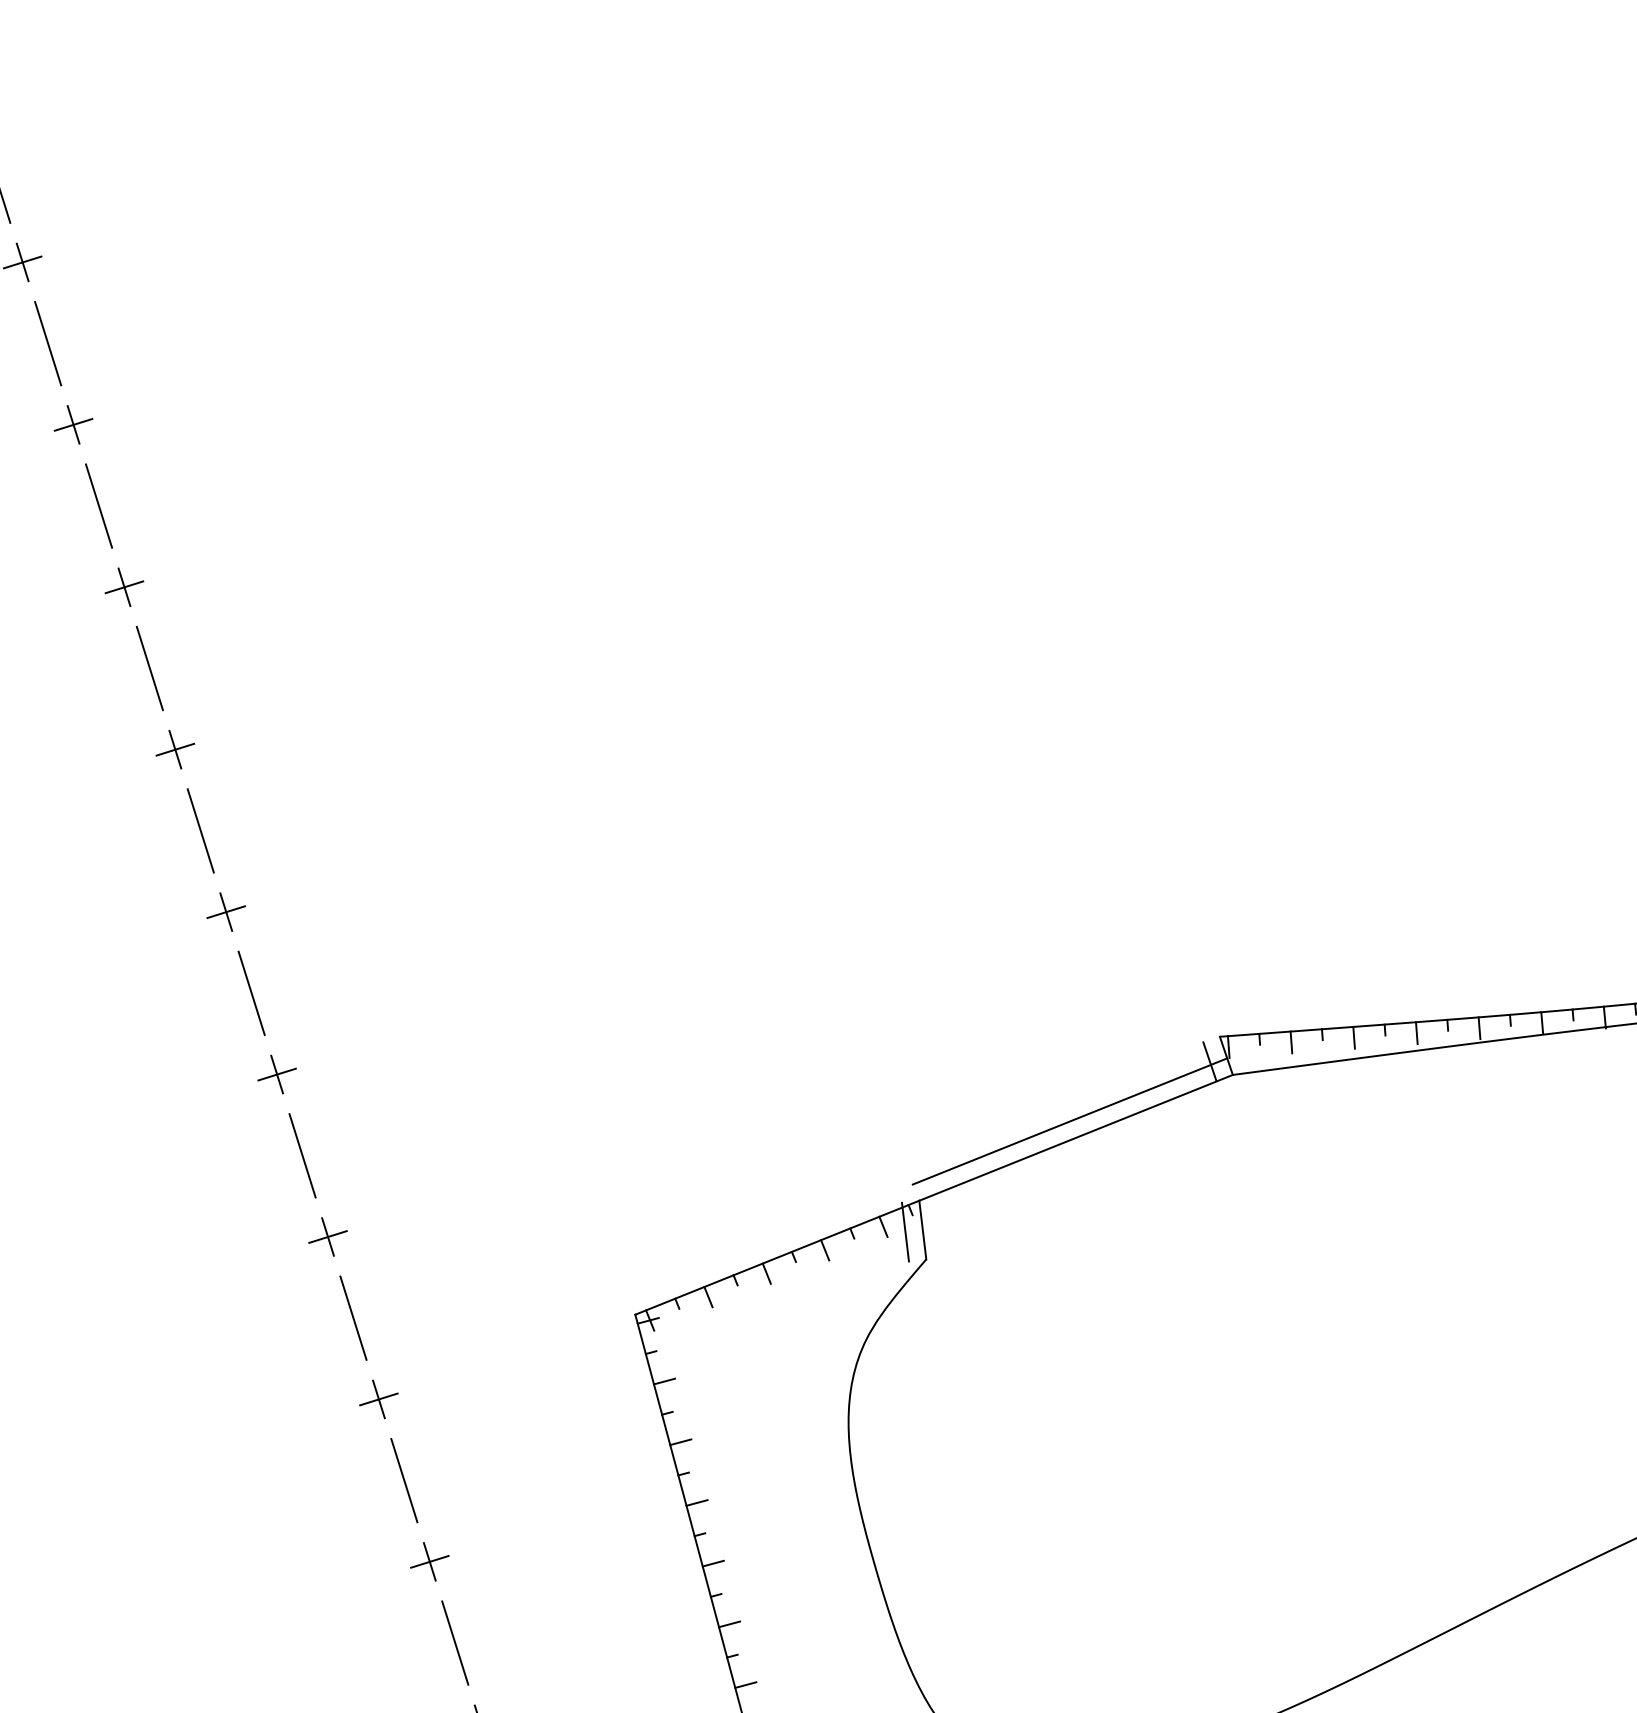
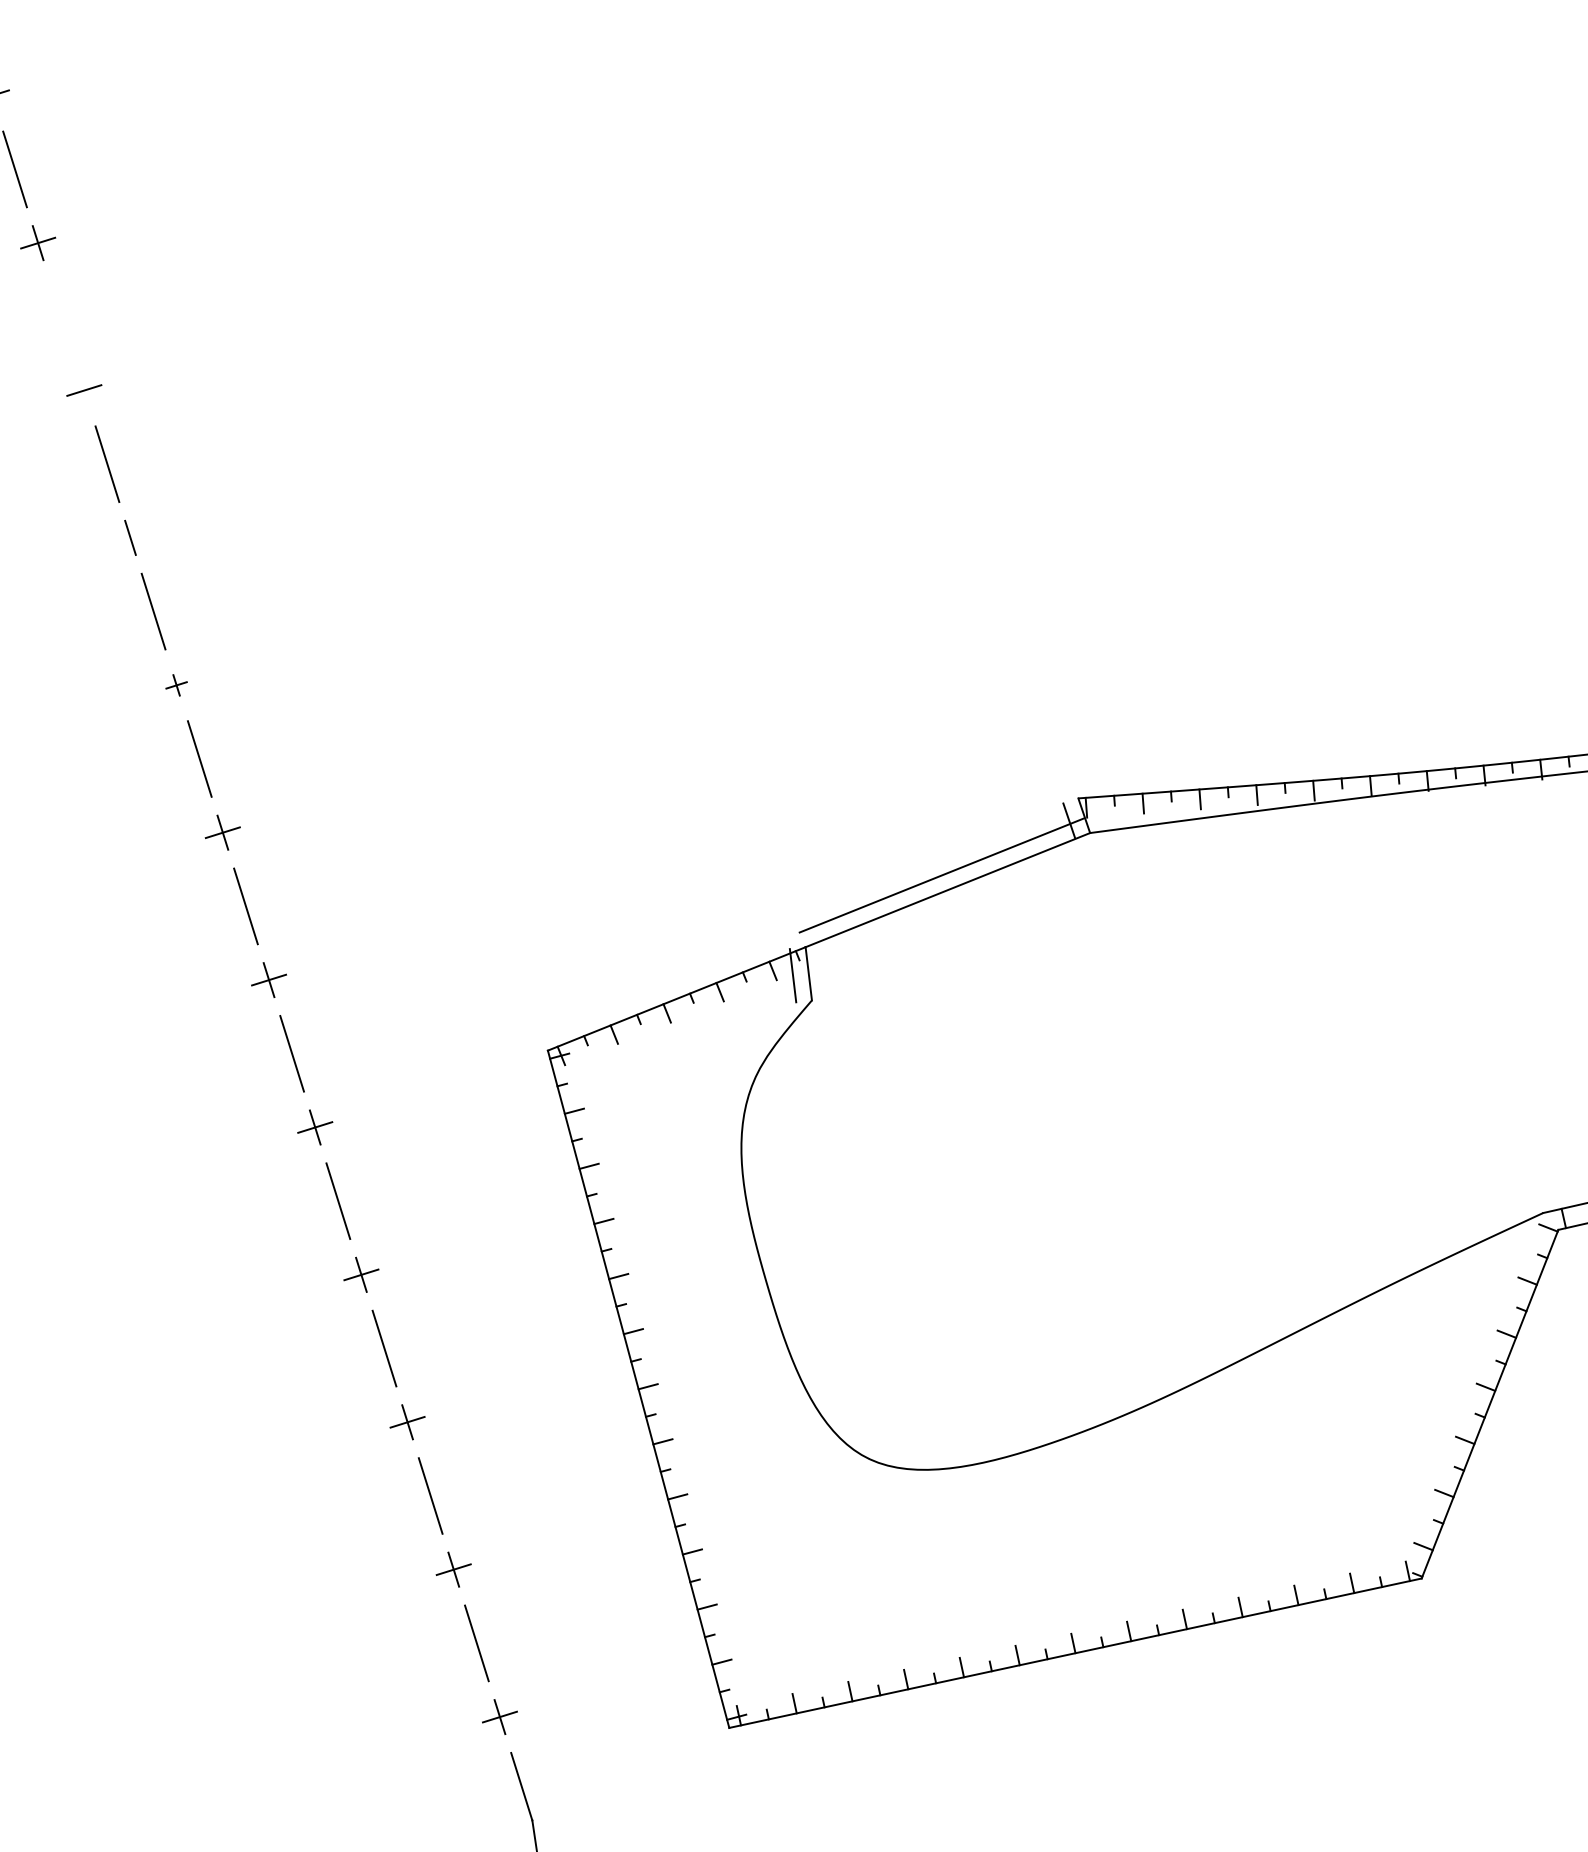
line: (98, 505) -> (60, 316), removed
line: (124, 587) -> (84, 390), removed
line: (175, 749) -> (130, 537), removed
part: (226, 912) -> (176, 685), size x0.6

